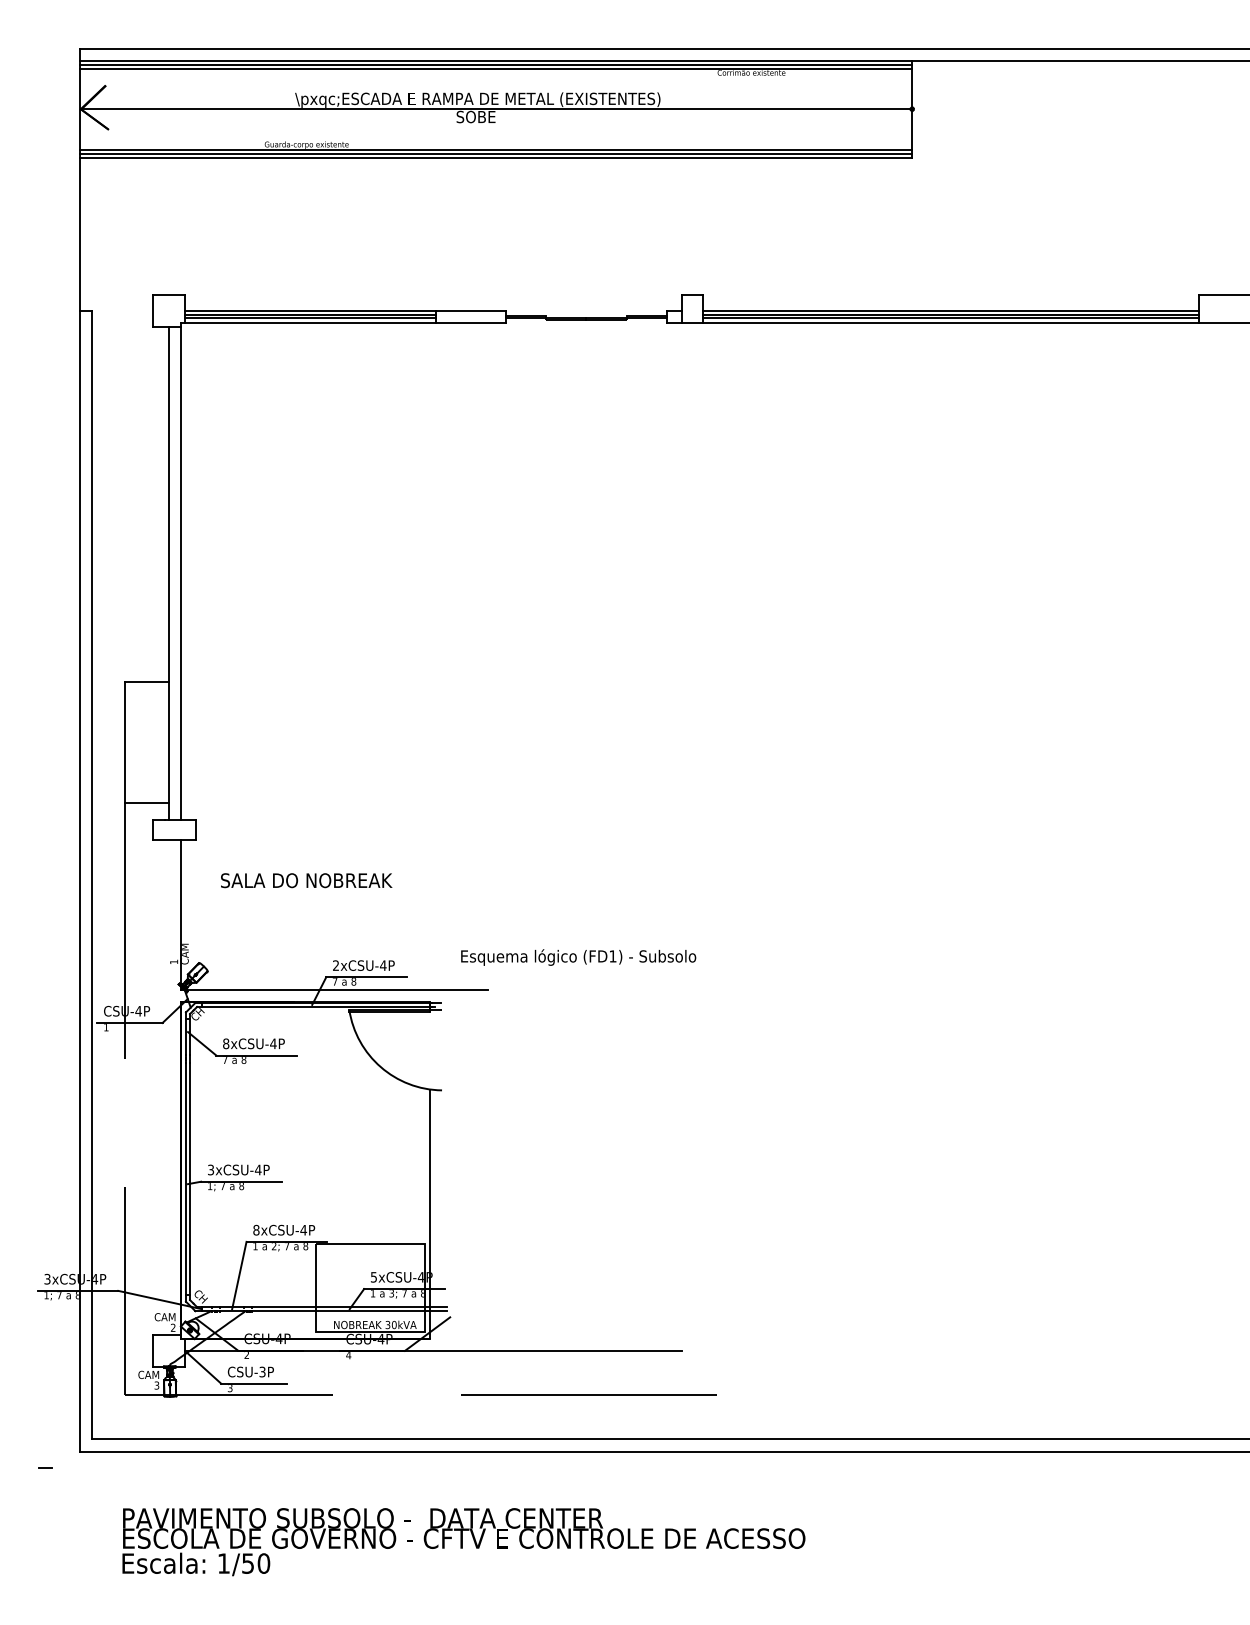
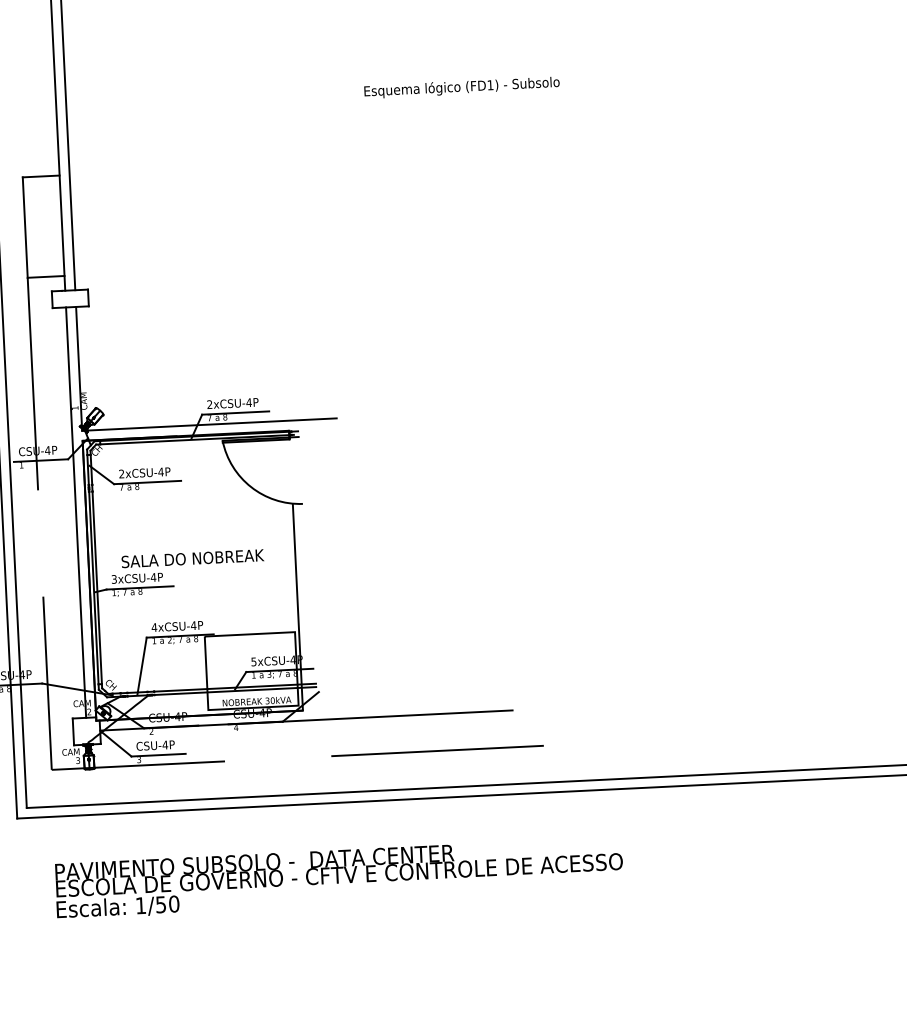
text: (306, 880) -> (192, 558), moved
text: (578, 957) -> (461, 87), moved
text: (226, 1043) -> (122, 473), 8xCSU-4P -> 2xCSU-4P
line: (169, 1087) -> (76, 512), added
text: (256, 1229) -> (154, 626), 8xCSU-4P -> 4xCSU-4P
text: (262, 1371) -> (165, 744), CSU-3P -> CSU-4P

